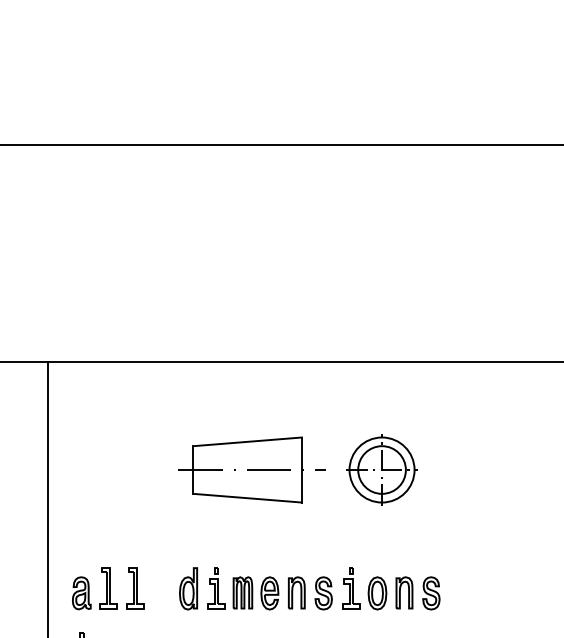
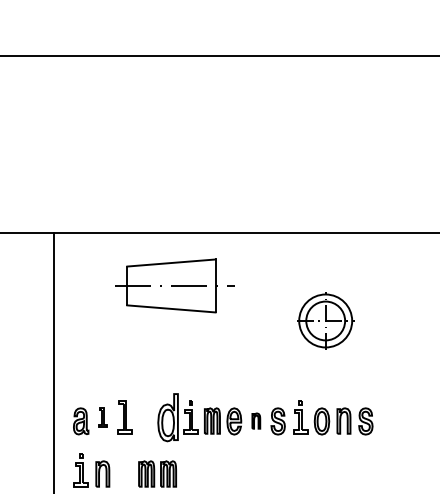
part: (251, 469) -> (174, 285), moved
part: (108, 588) -> (102, 417), size x0.6
part: (188, 588) -> (168, 417), size x1.4
part: (296, 592) -> (256, 420), size x0.6

